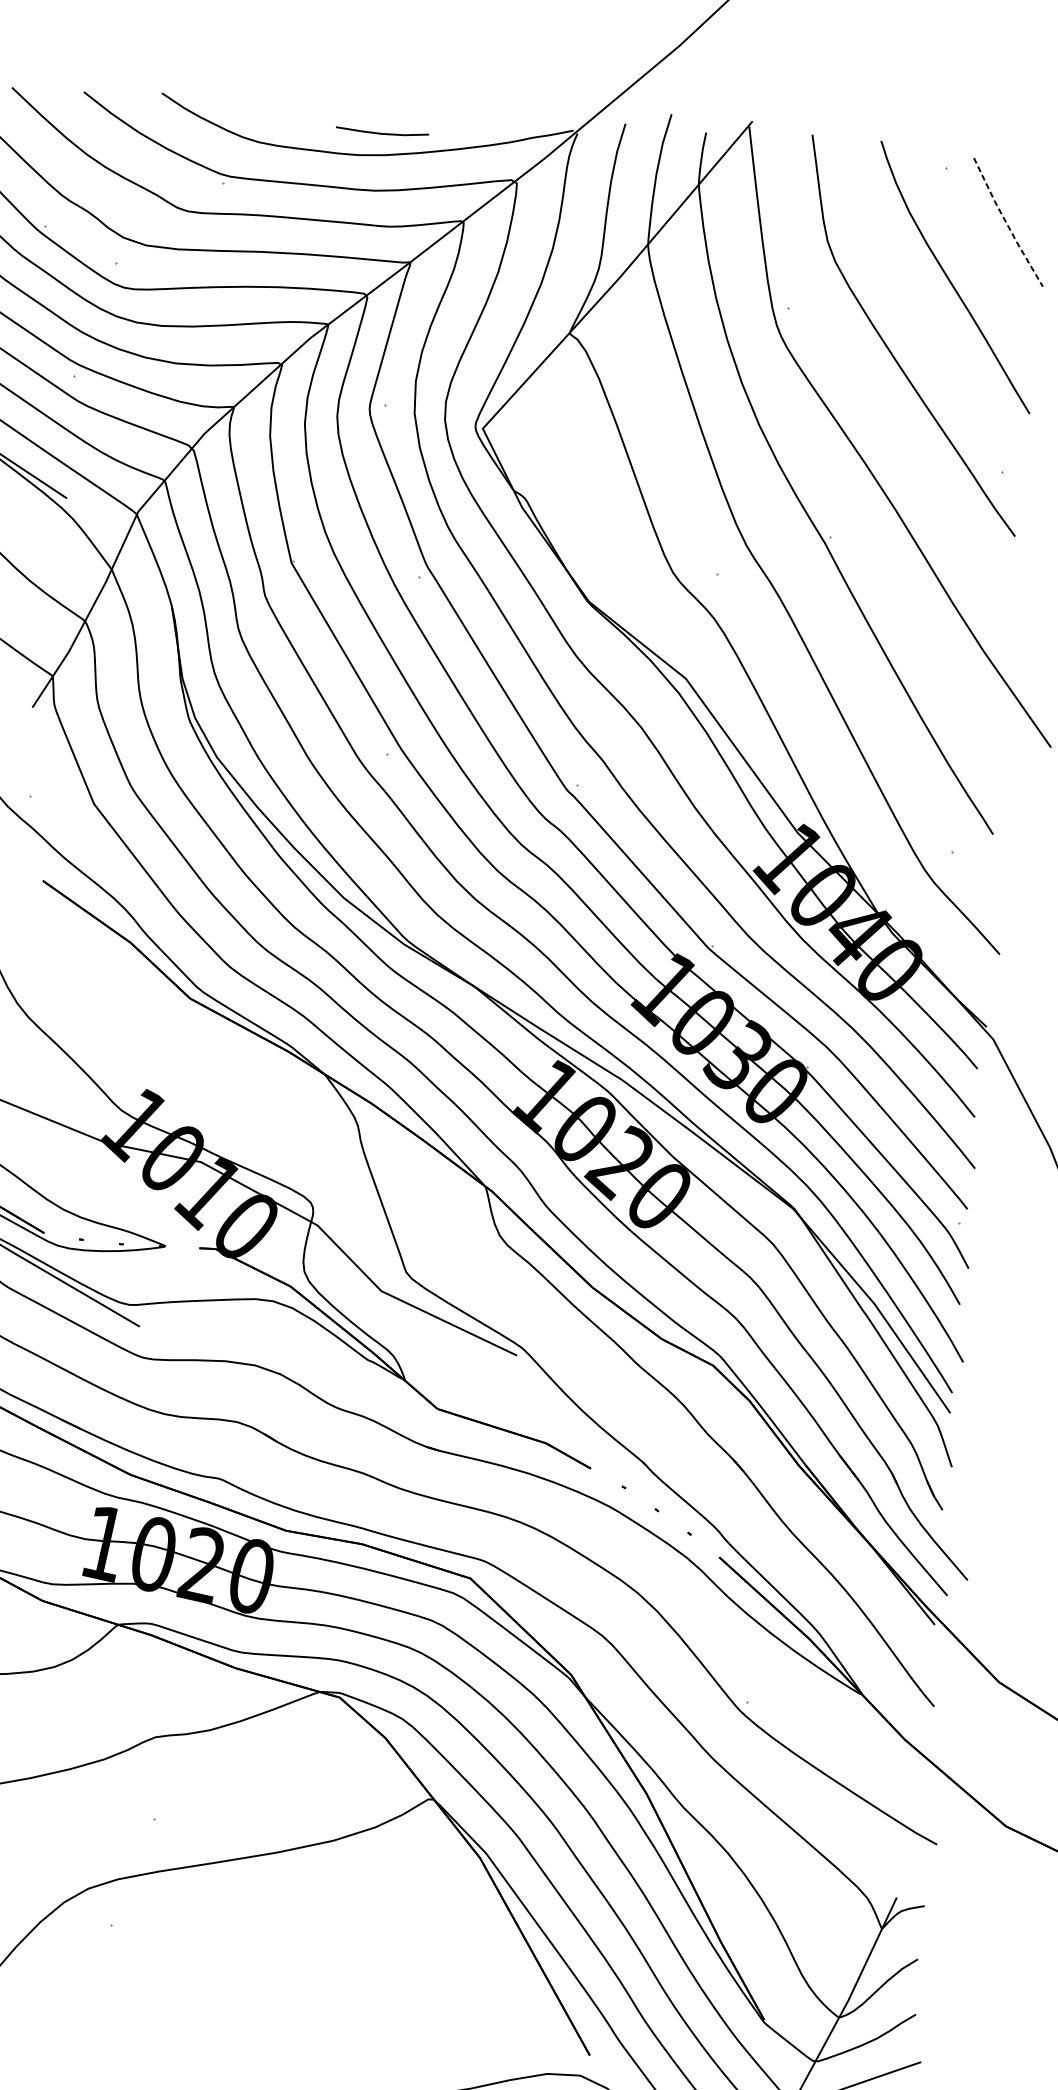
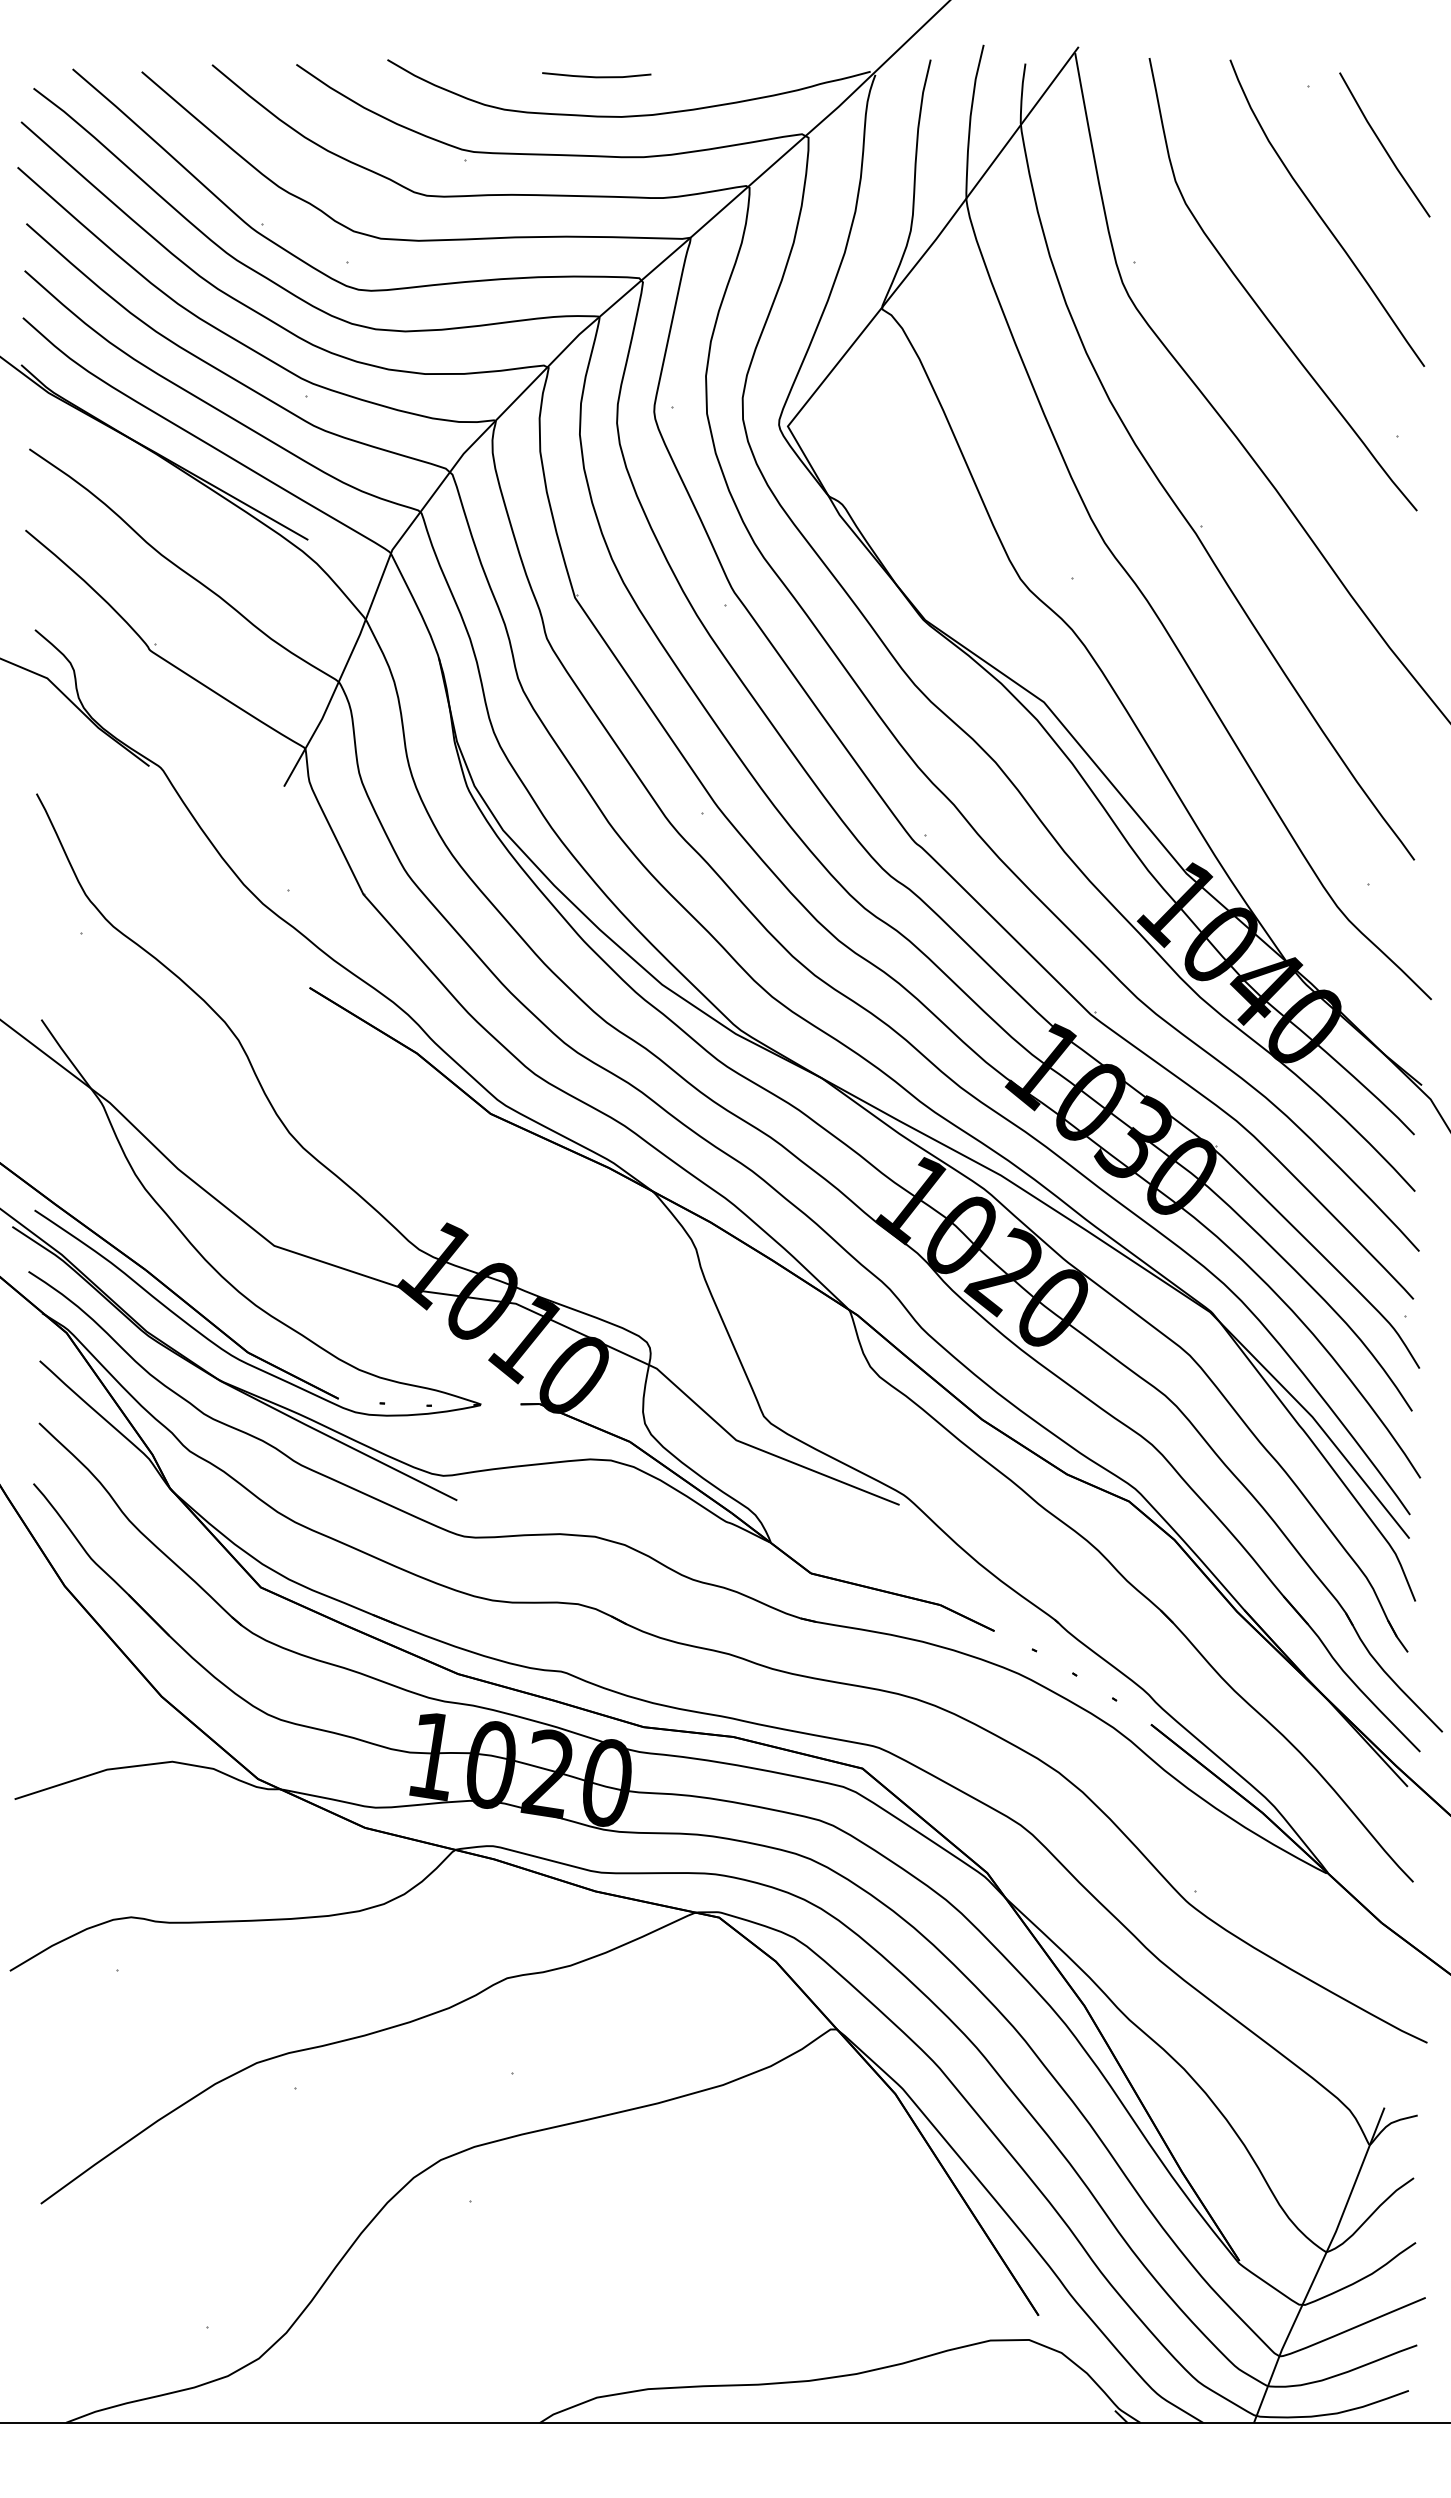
line: (382, 133) -> (596, 76), moved
line: (1006, 222) -> (1382, 145), dashed -> solid

